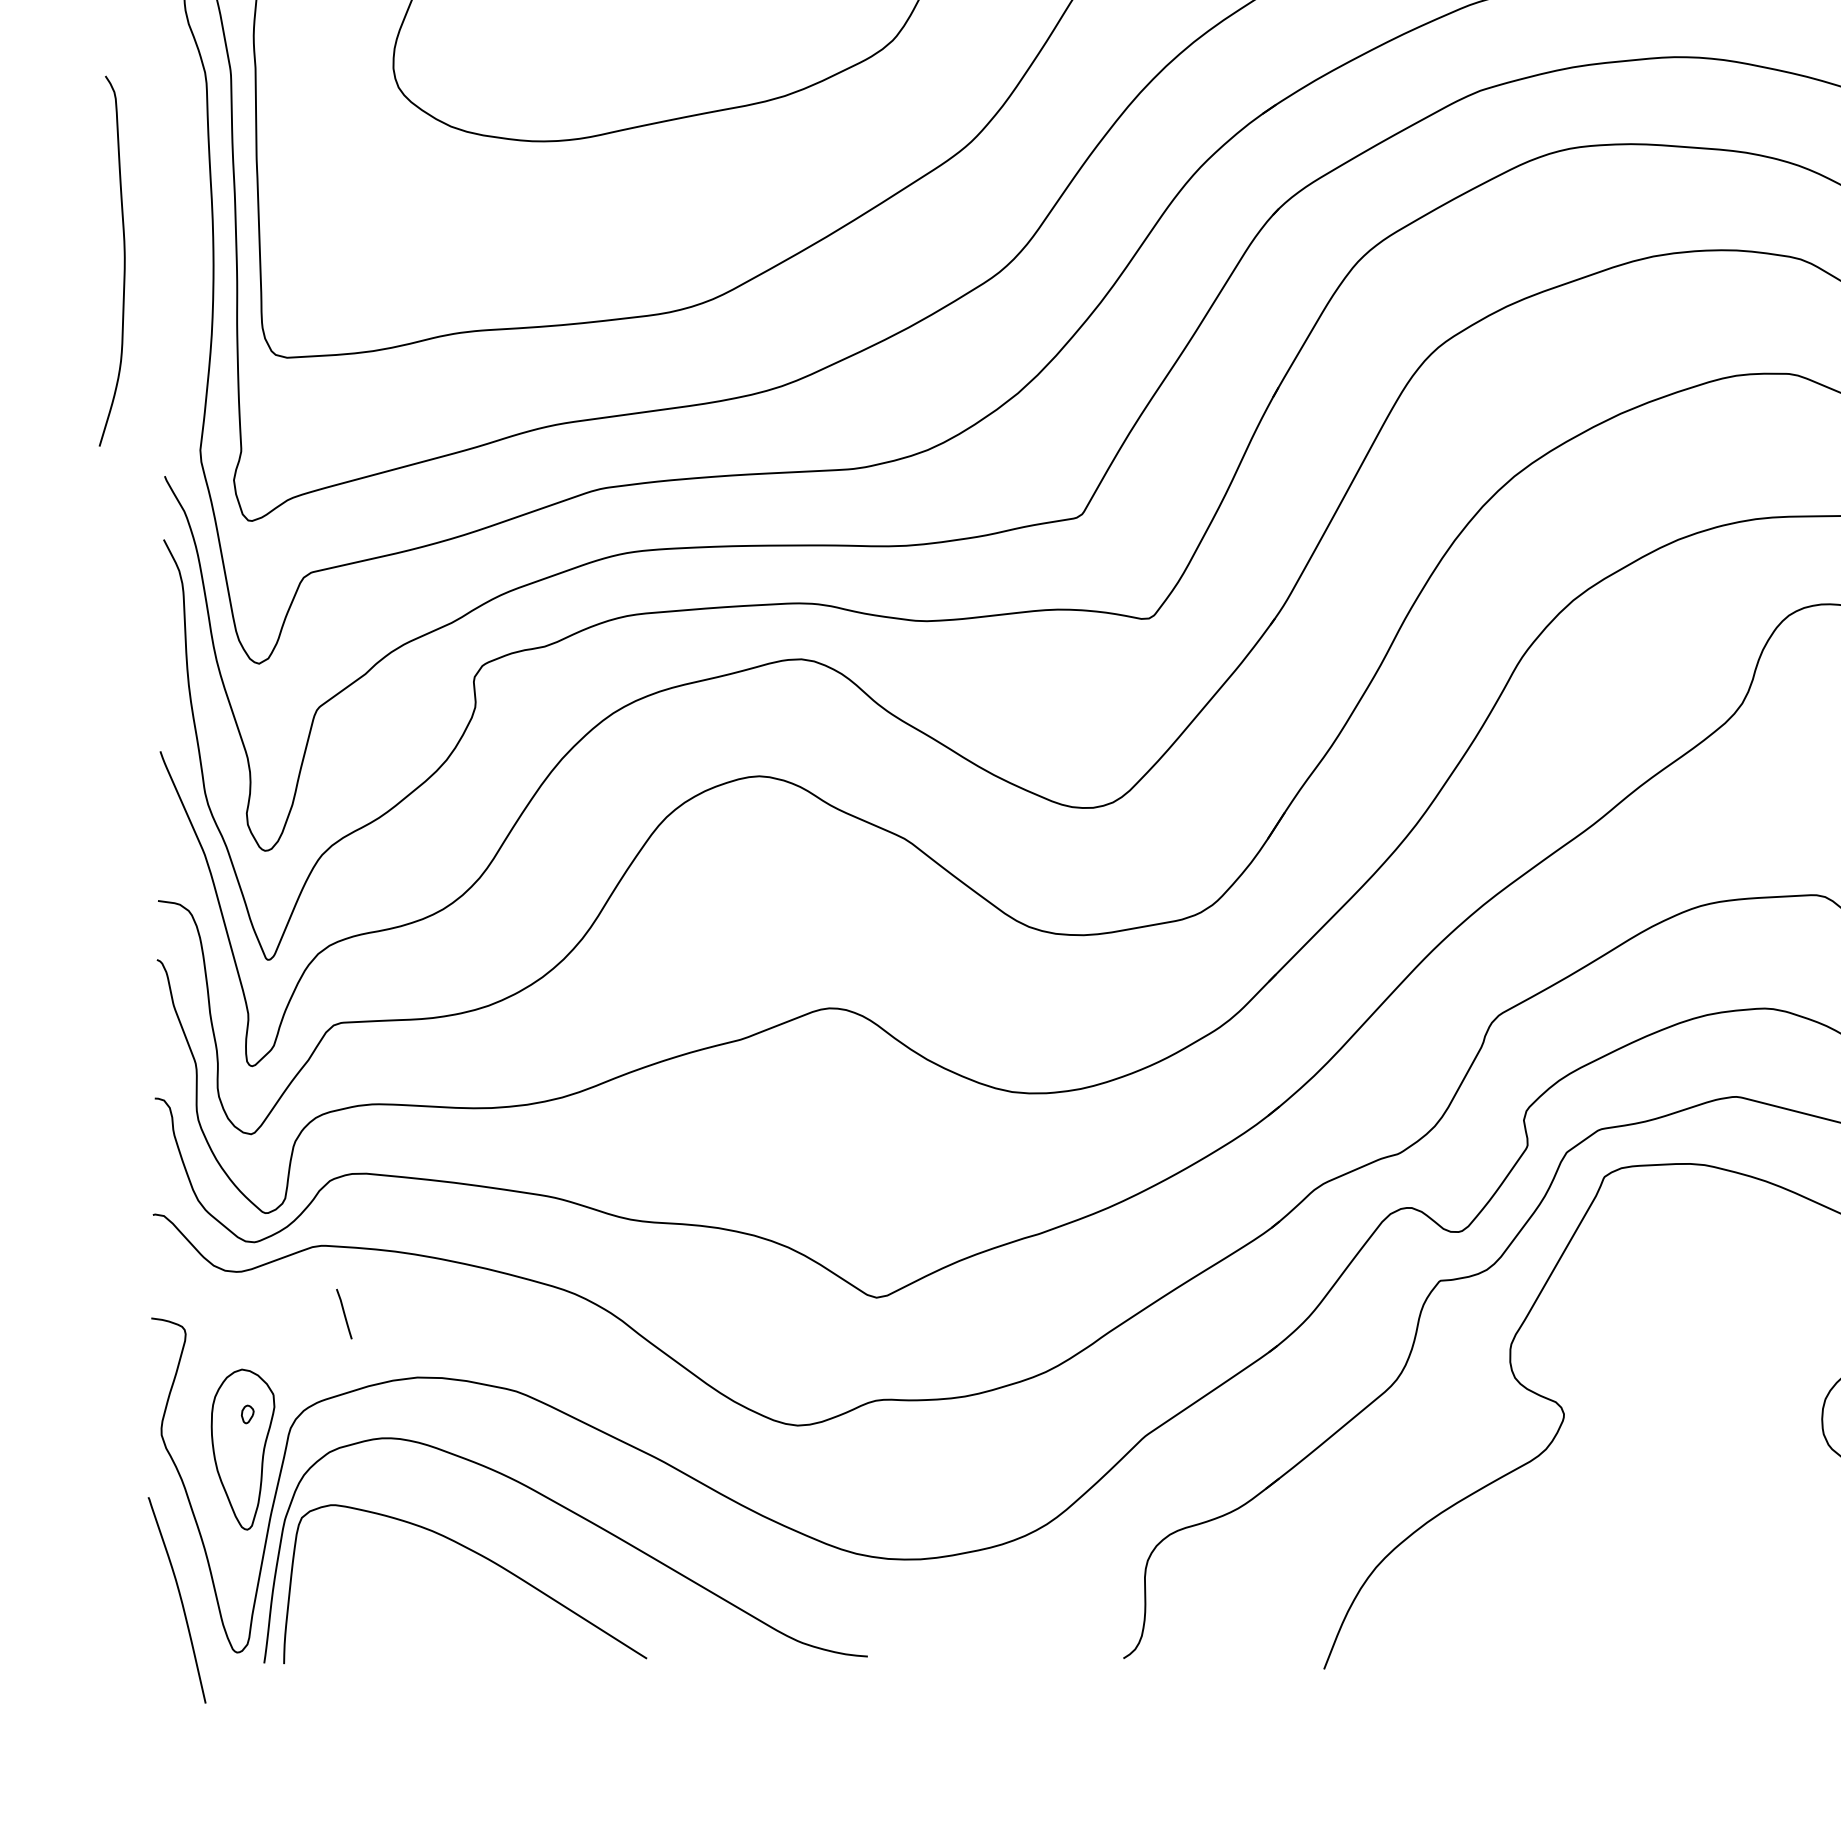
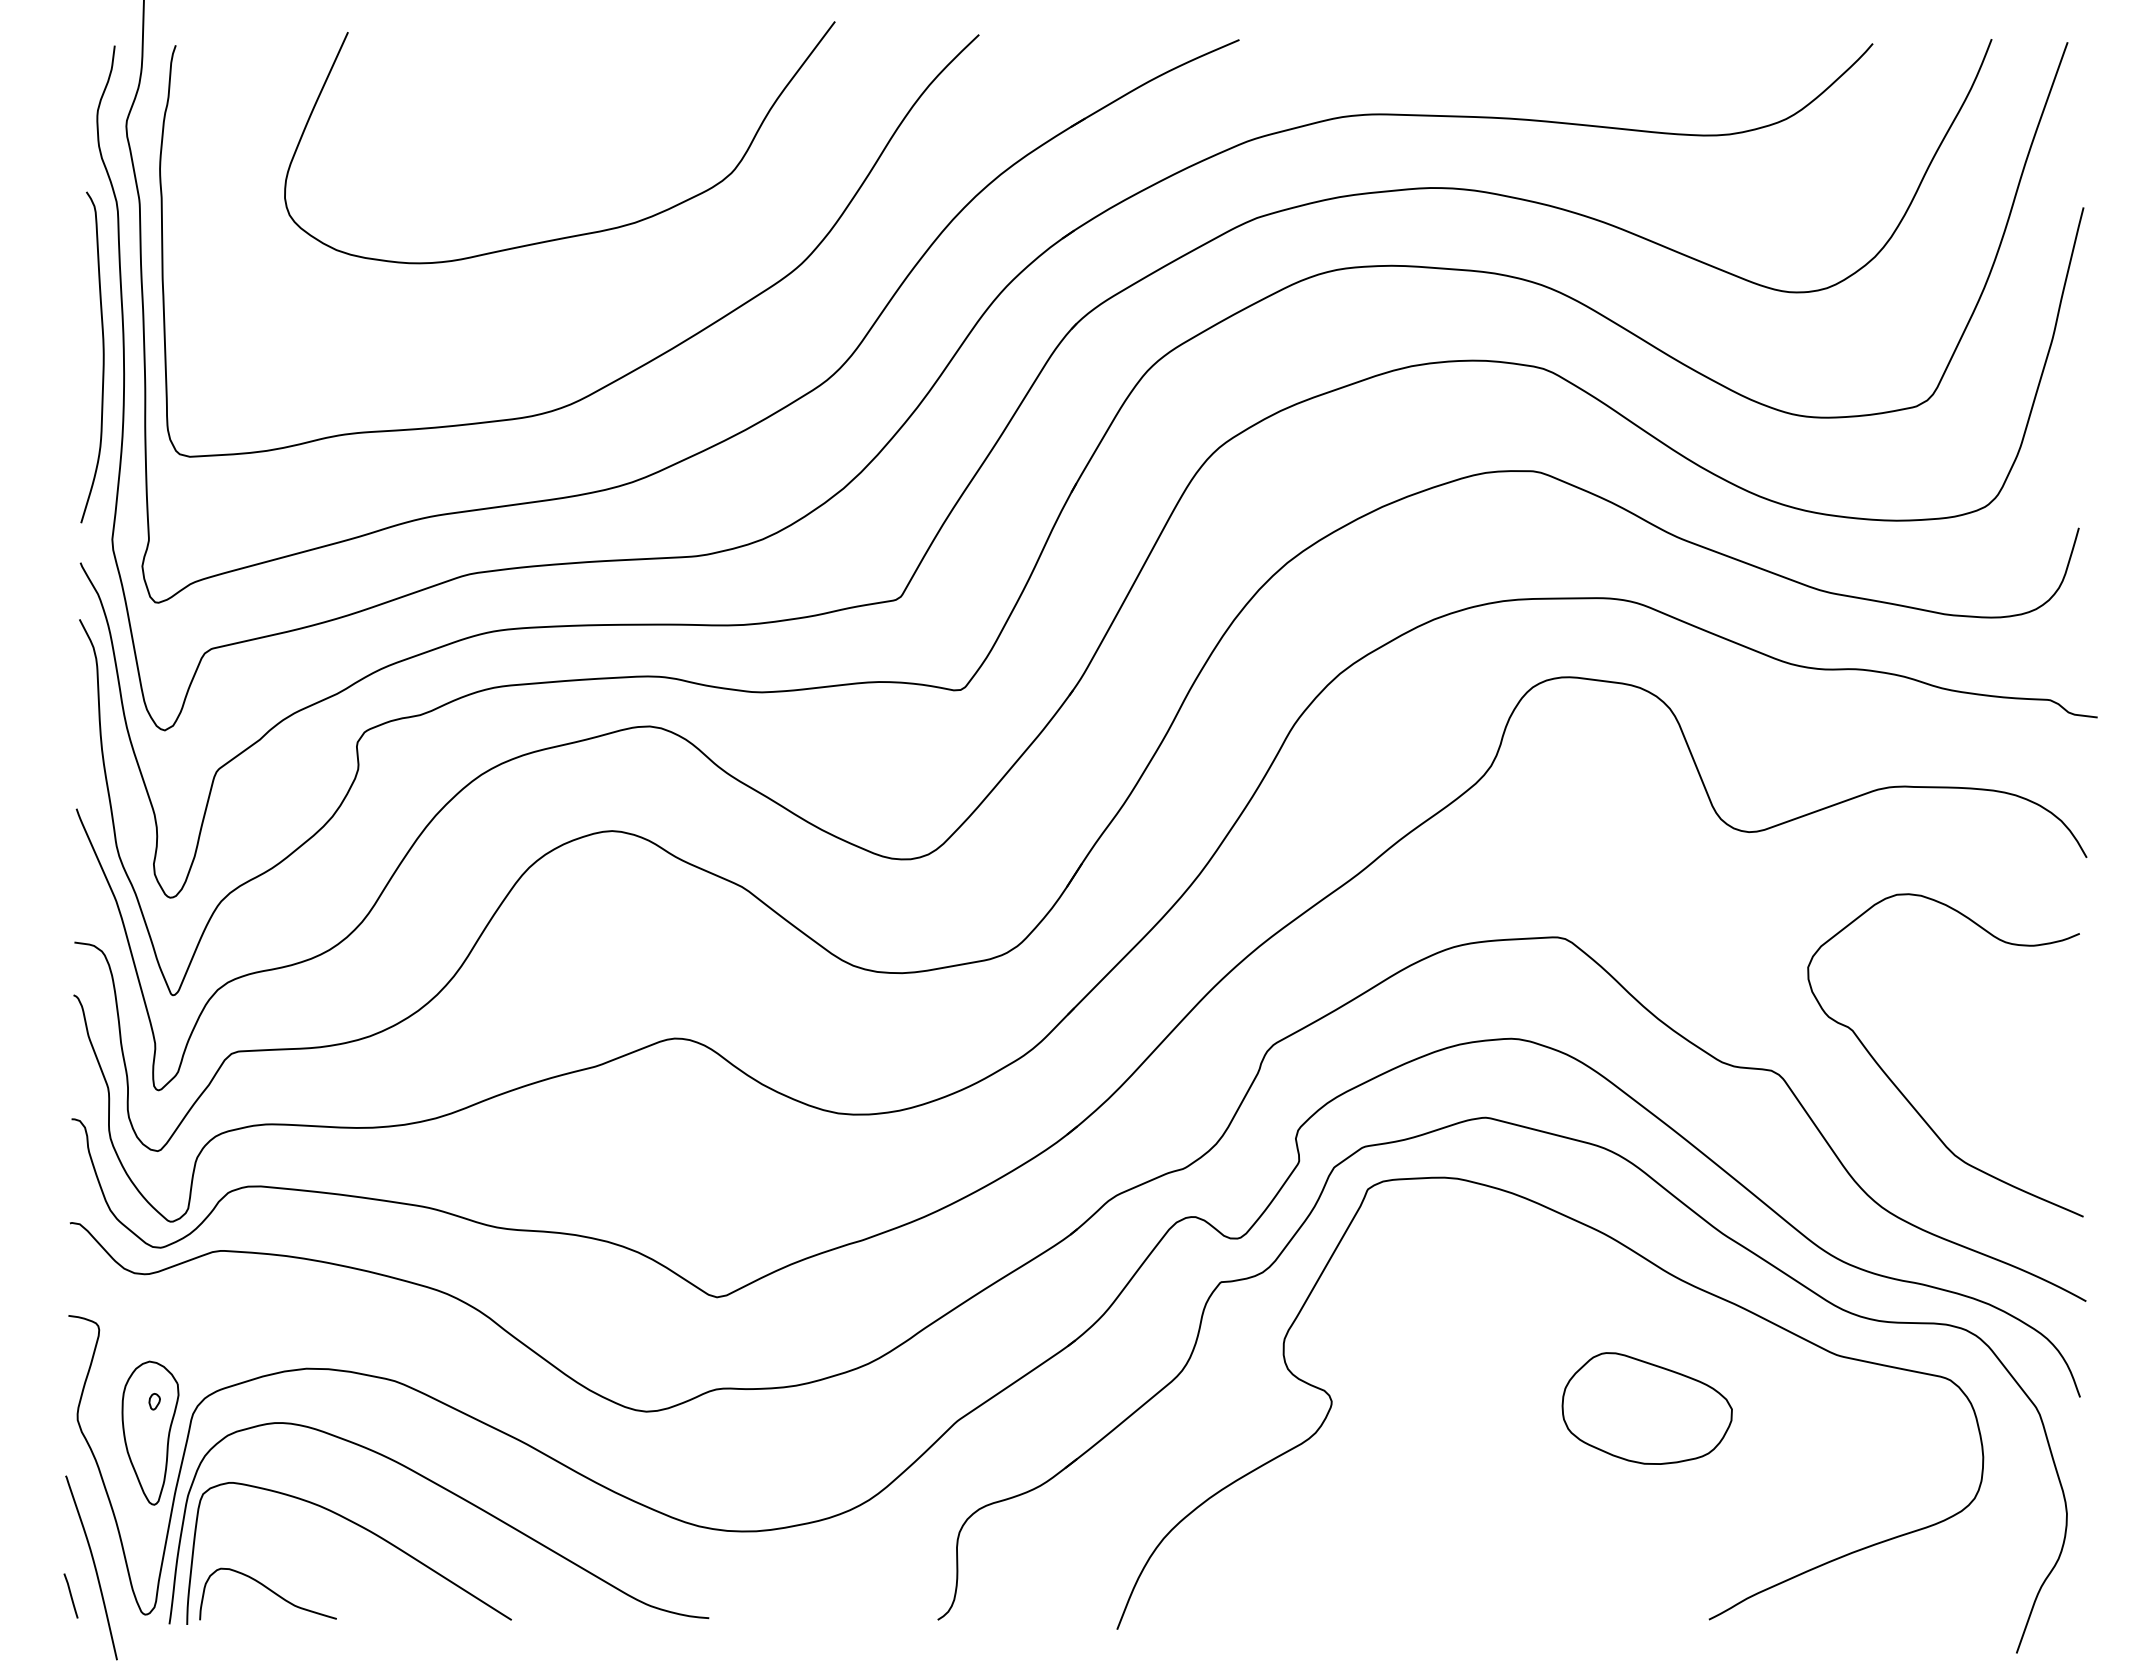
curve: (123, 261) -> (102, 357), moved
line: (343, 1313) -> (70, 1595), moved
curve: (376, 1625) -> (269, 1590), added

